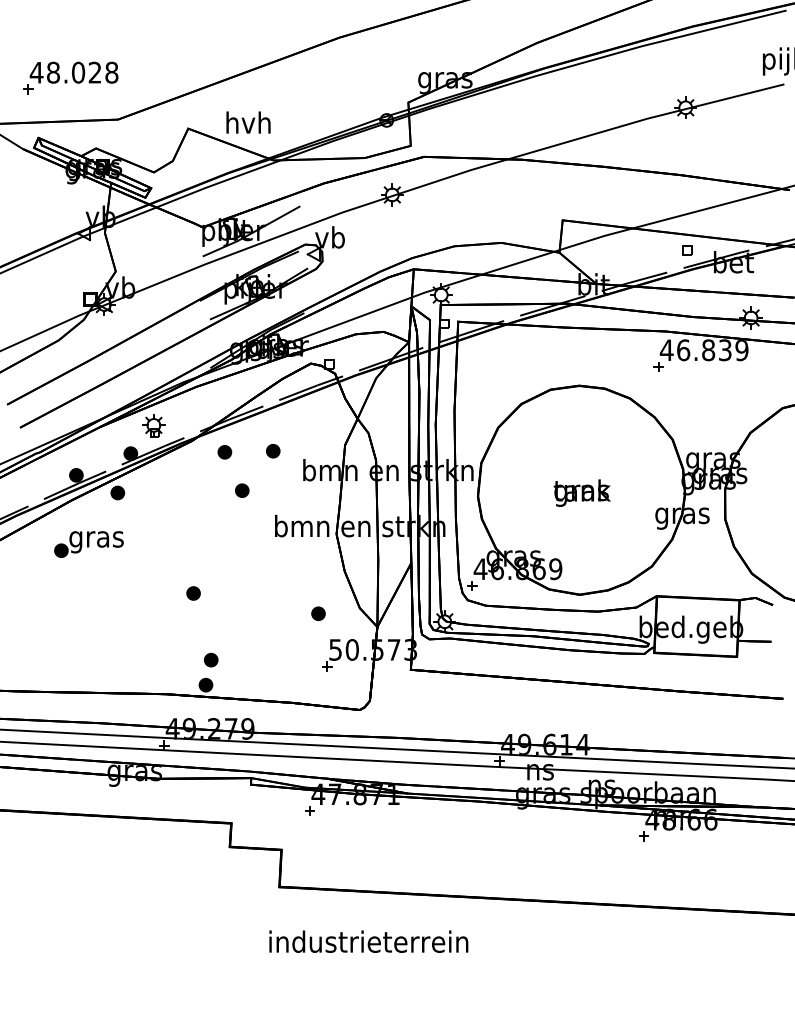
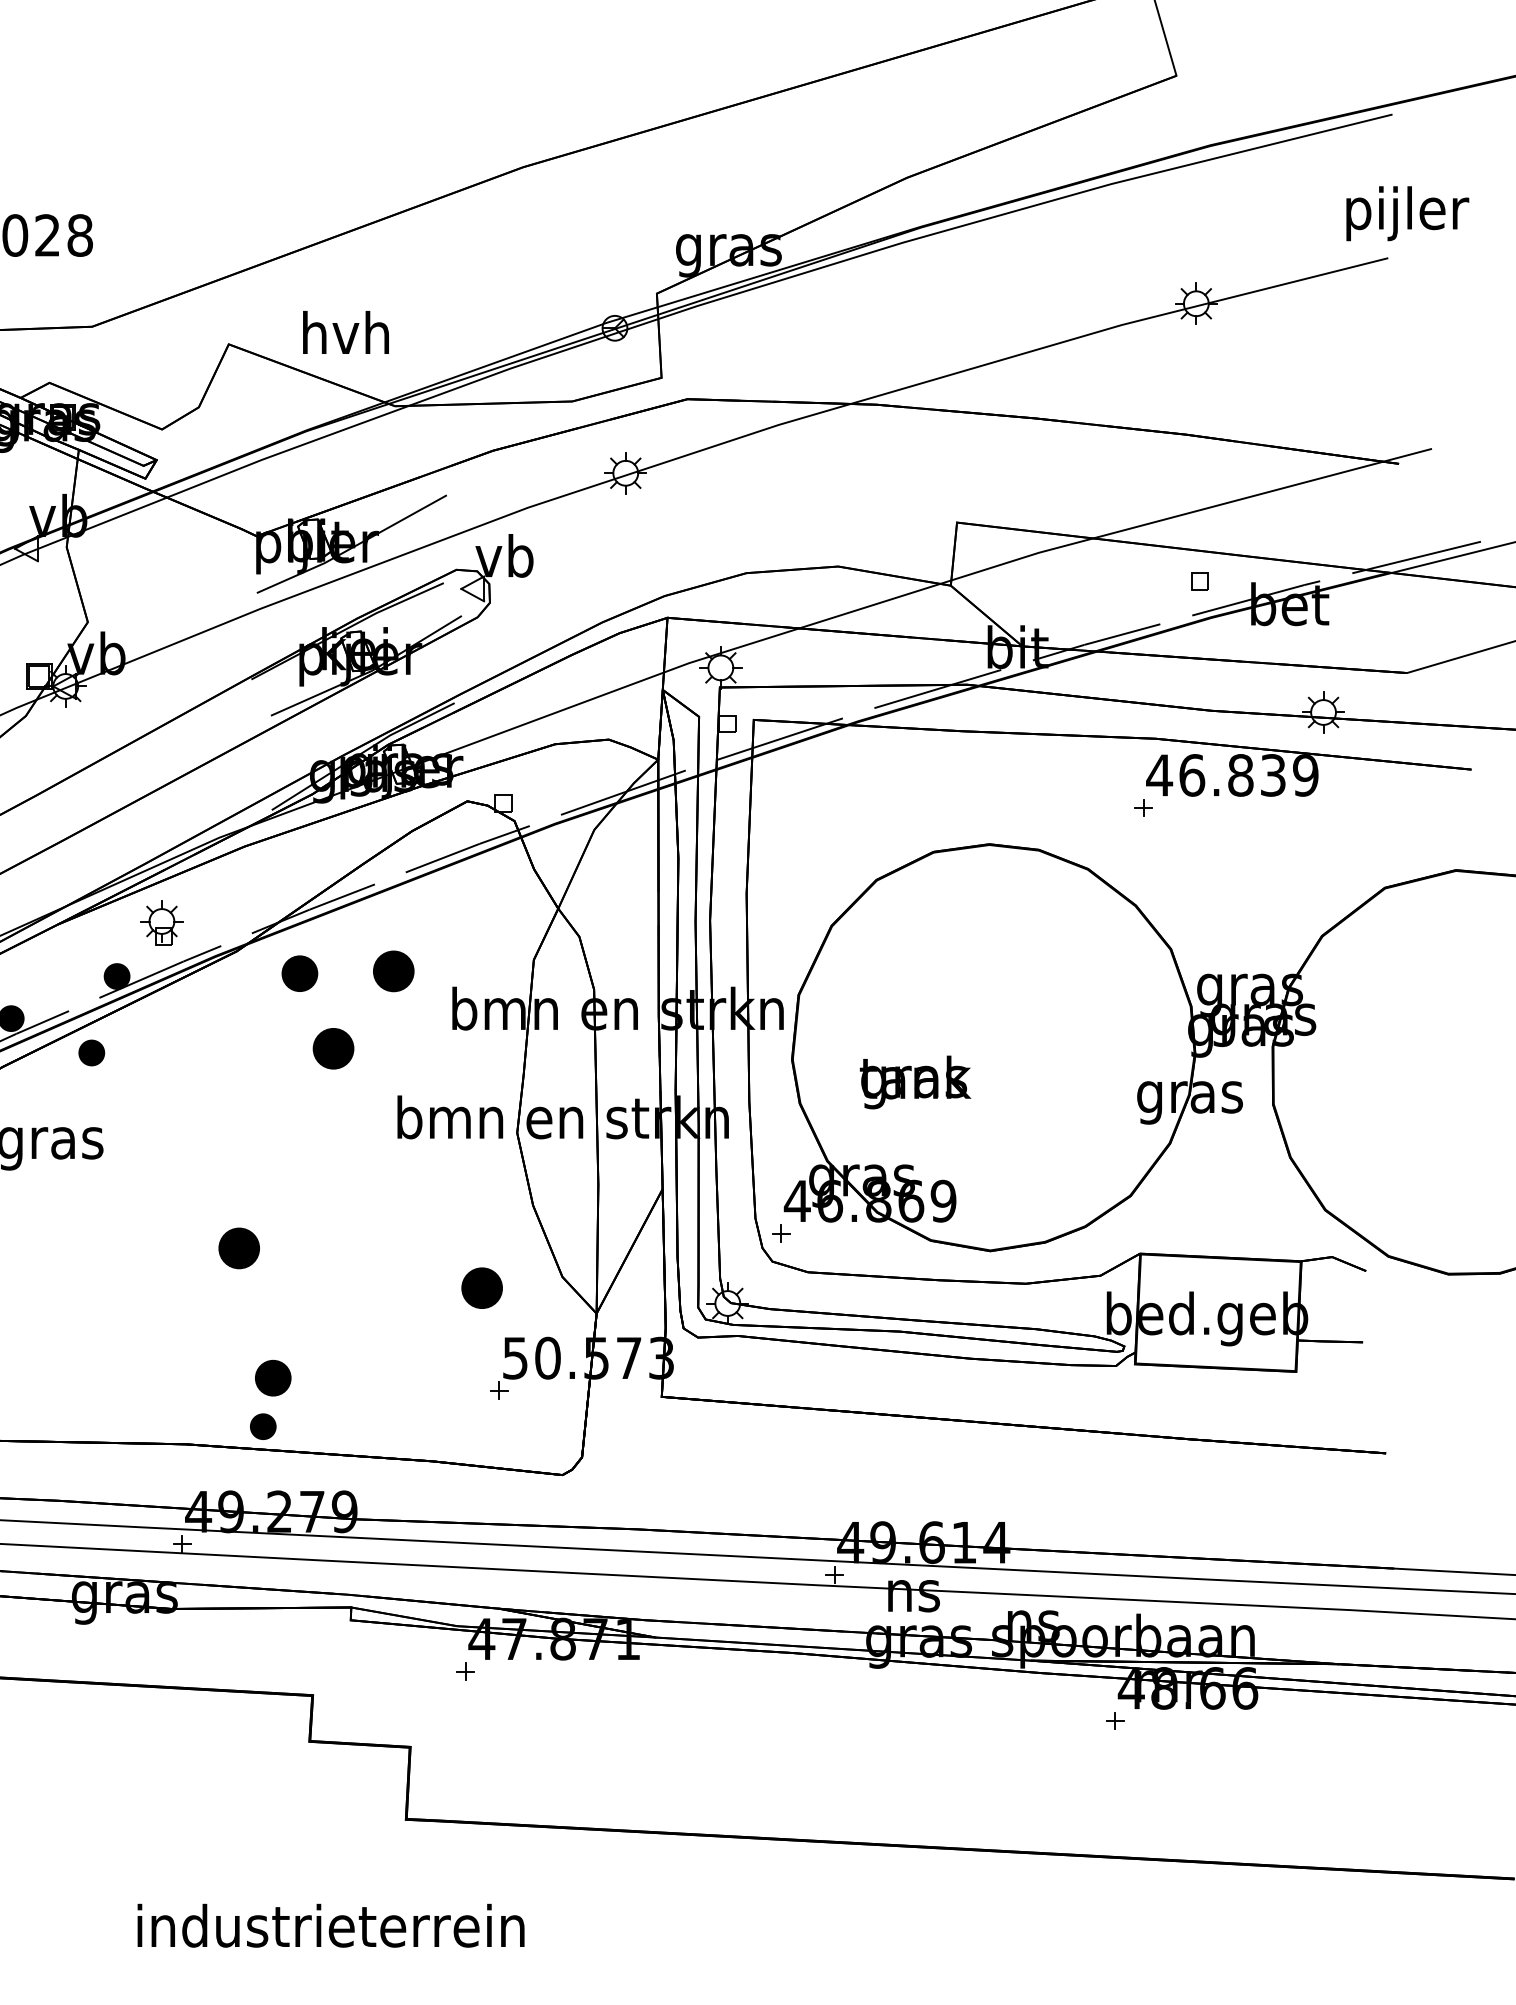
part: (273, 451) -> (394, 972), size x1.6
part: (224, 452) -> (299, 974), size x1.4
part: (242, 490) -> (334, 1048), size x1.6
text: (581, 492) -> (913, 1081), moved
part: (193, 593) -> (238, 1248), size x1.6
part: (318, 613) -> (482, 1287), size x1.6
part: (211, 659) -> (273, 1376), size x1.4
text: (368, 941) -> (330, 1925), moved

